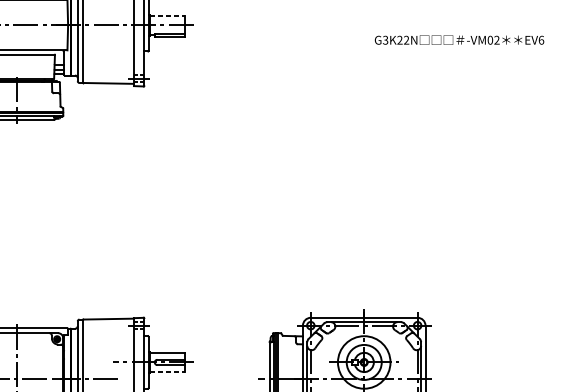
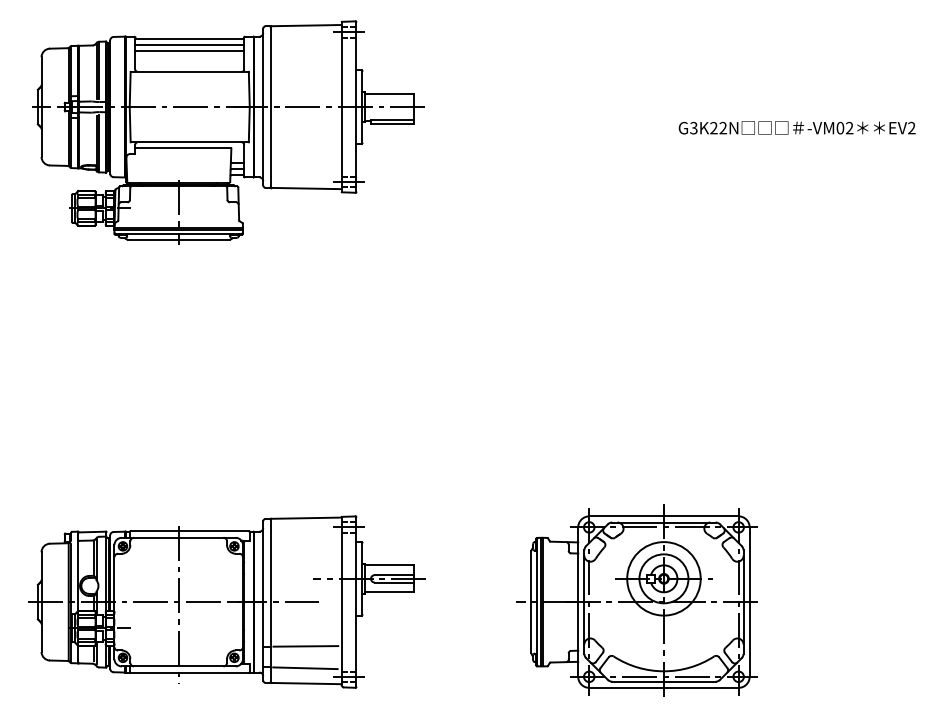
line: (168, 15) -> (389, 93), dashed -> solid
text: (541, 39) -> (911, 127), EV6 -> EV2
line: (168, 372) -> (389, 592), dashed -> solid

